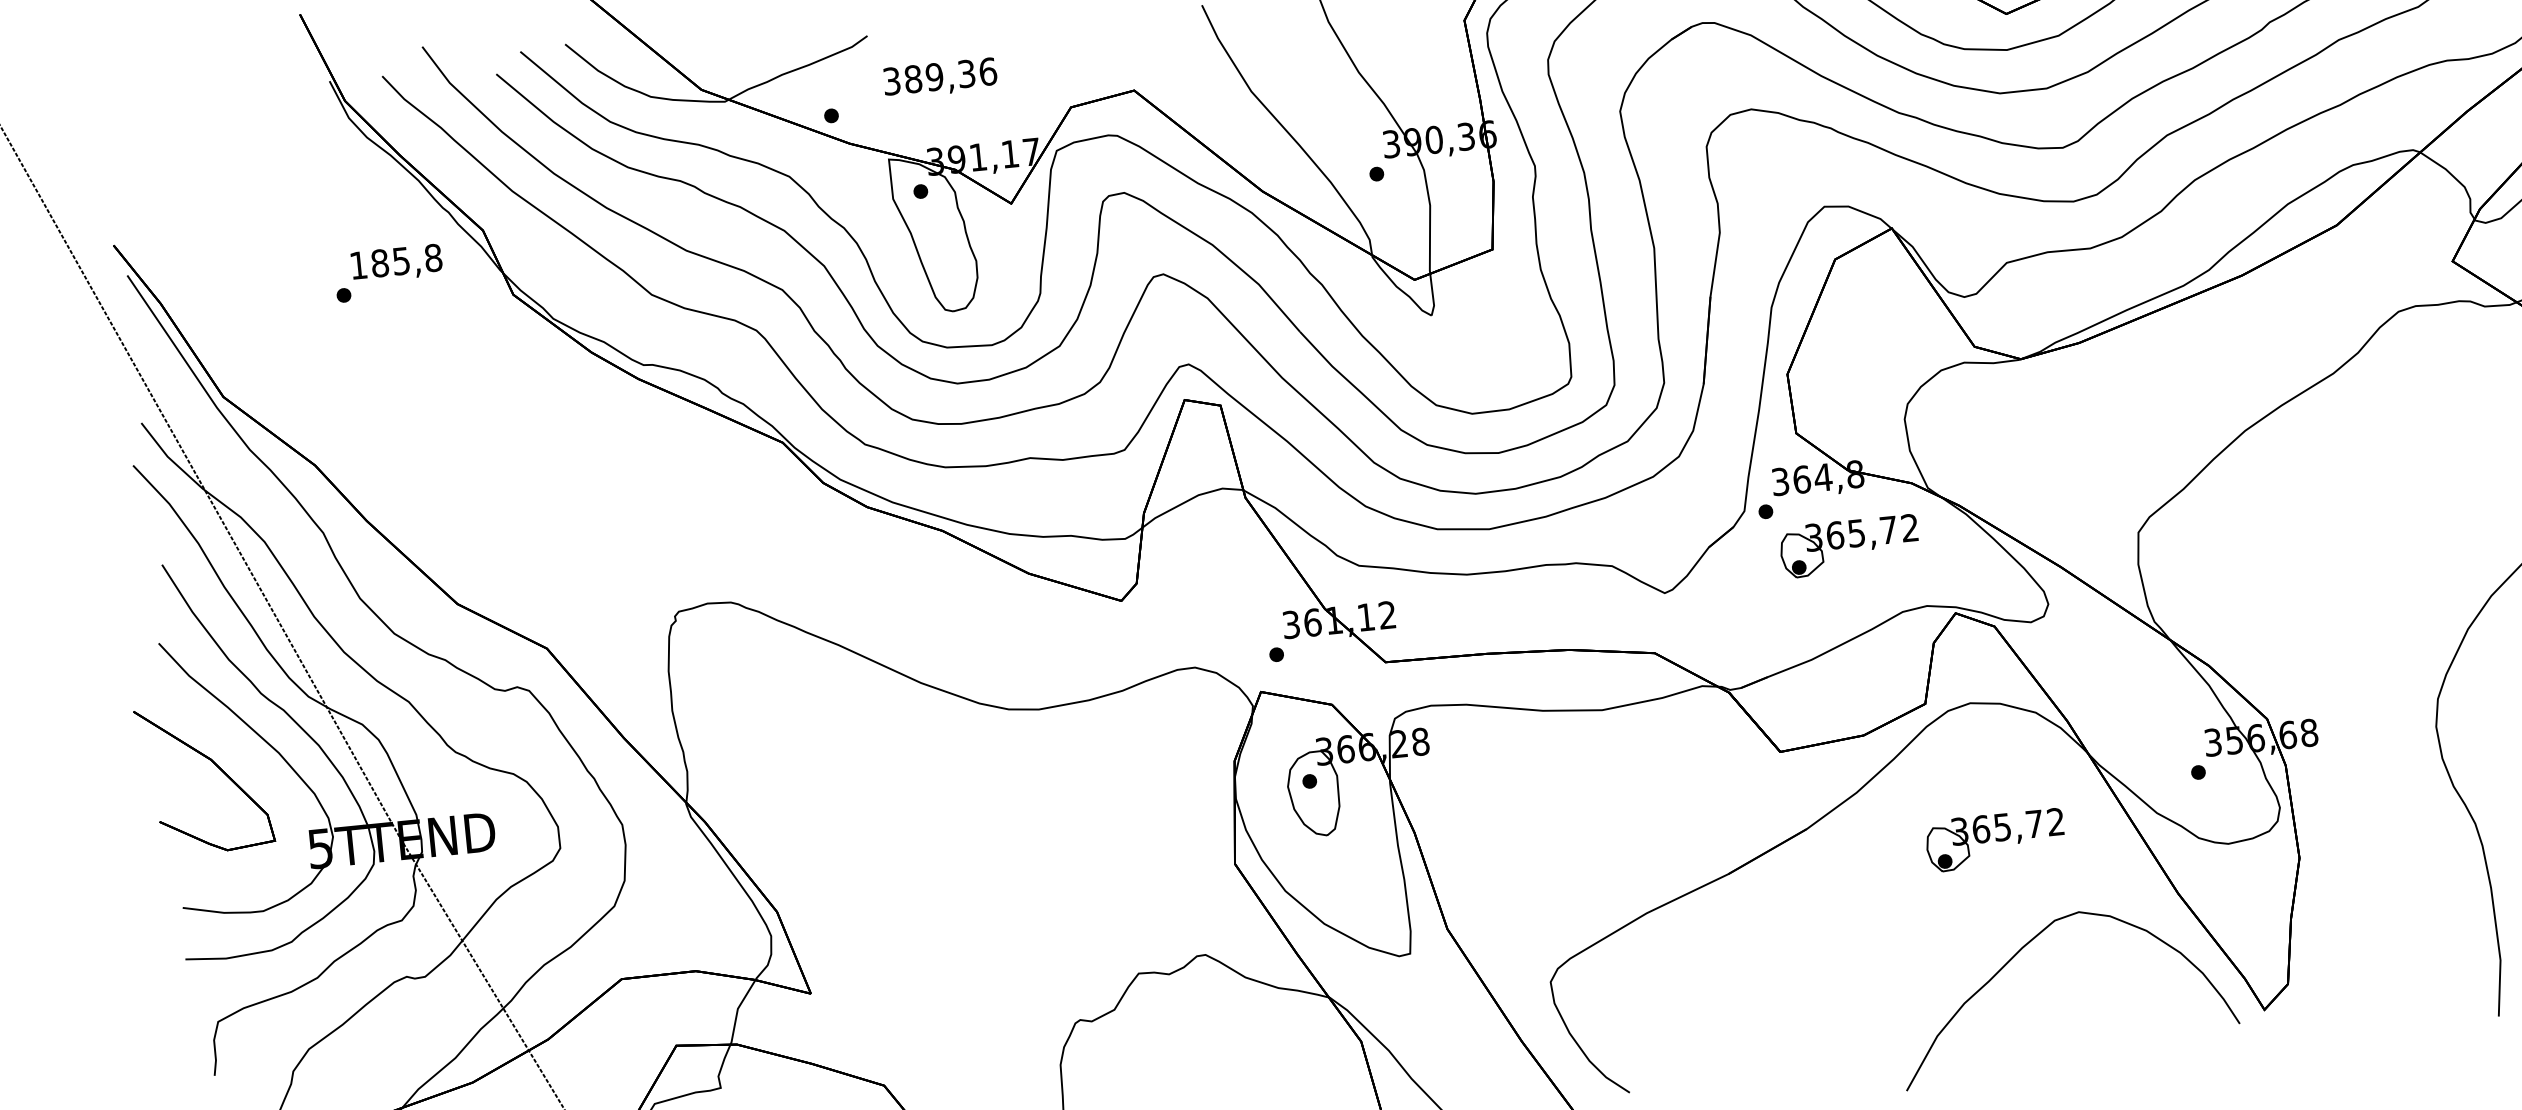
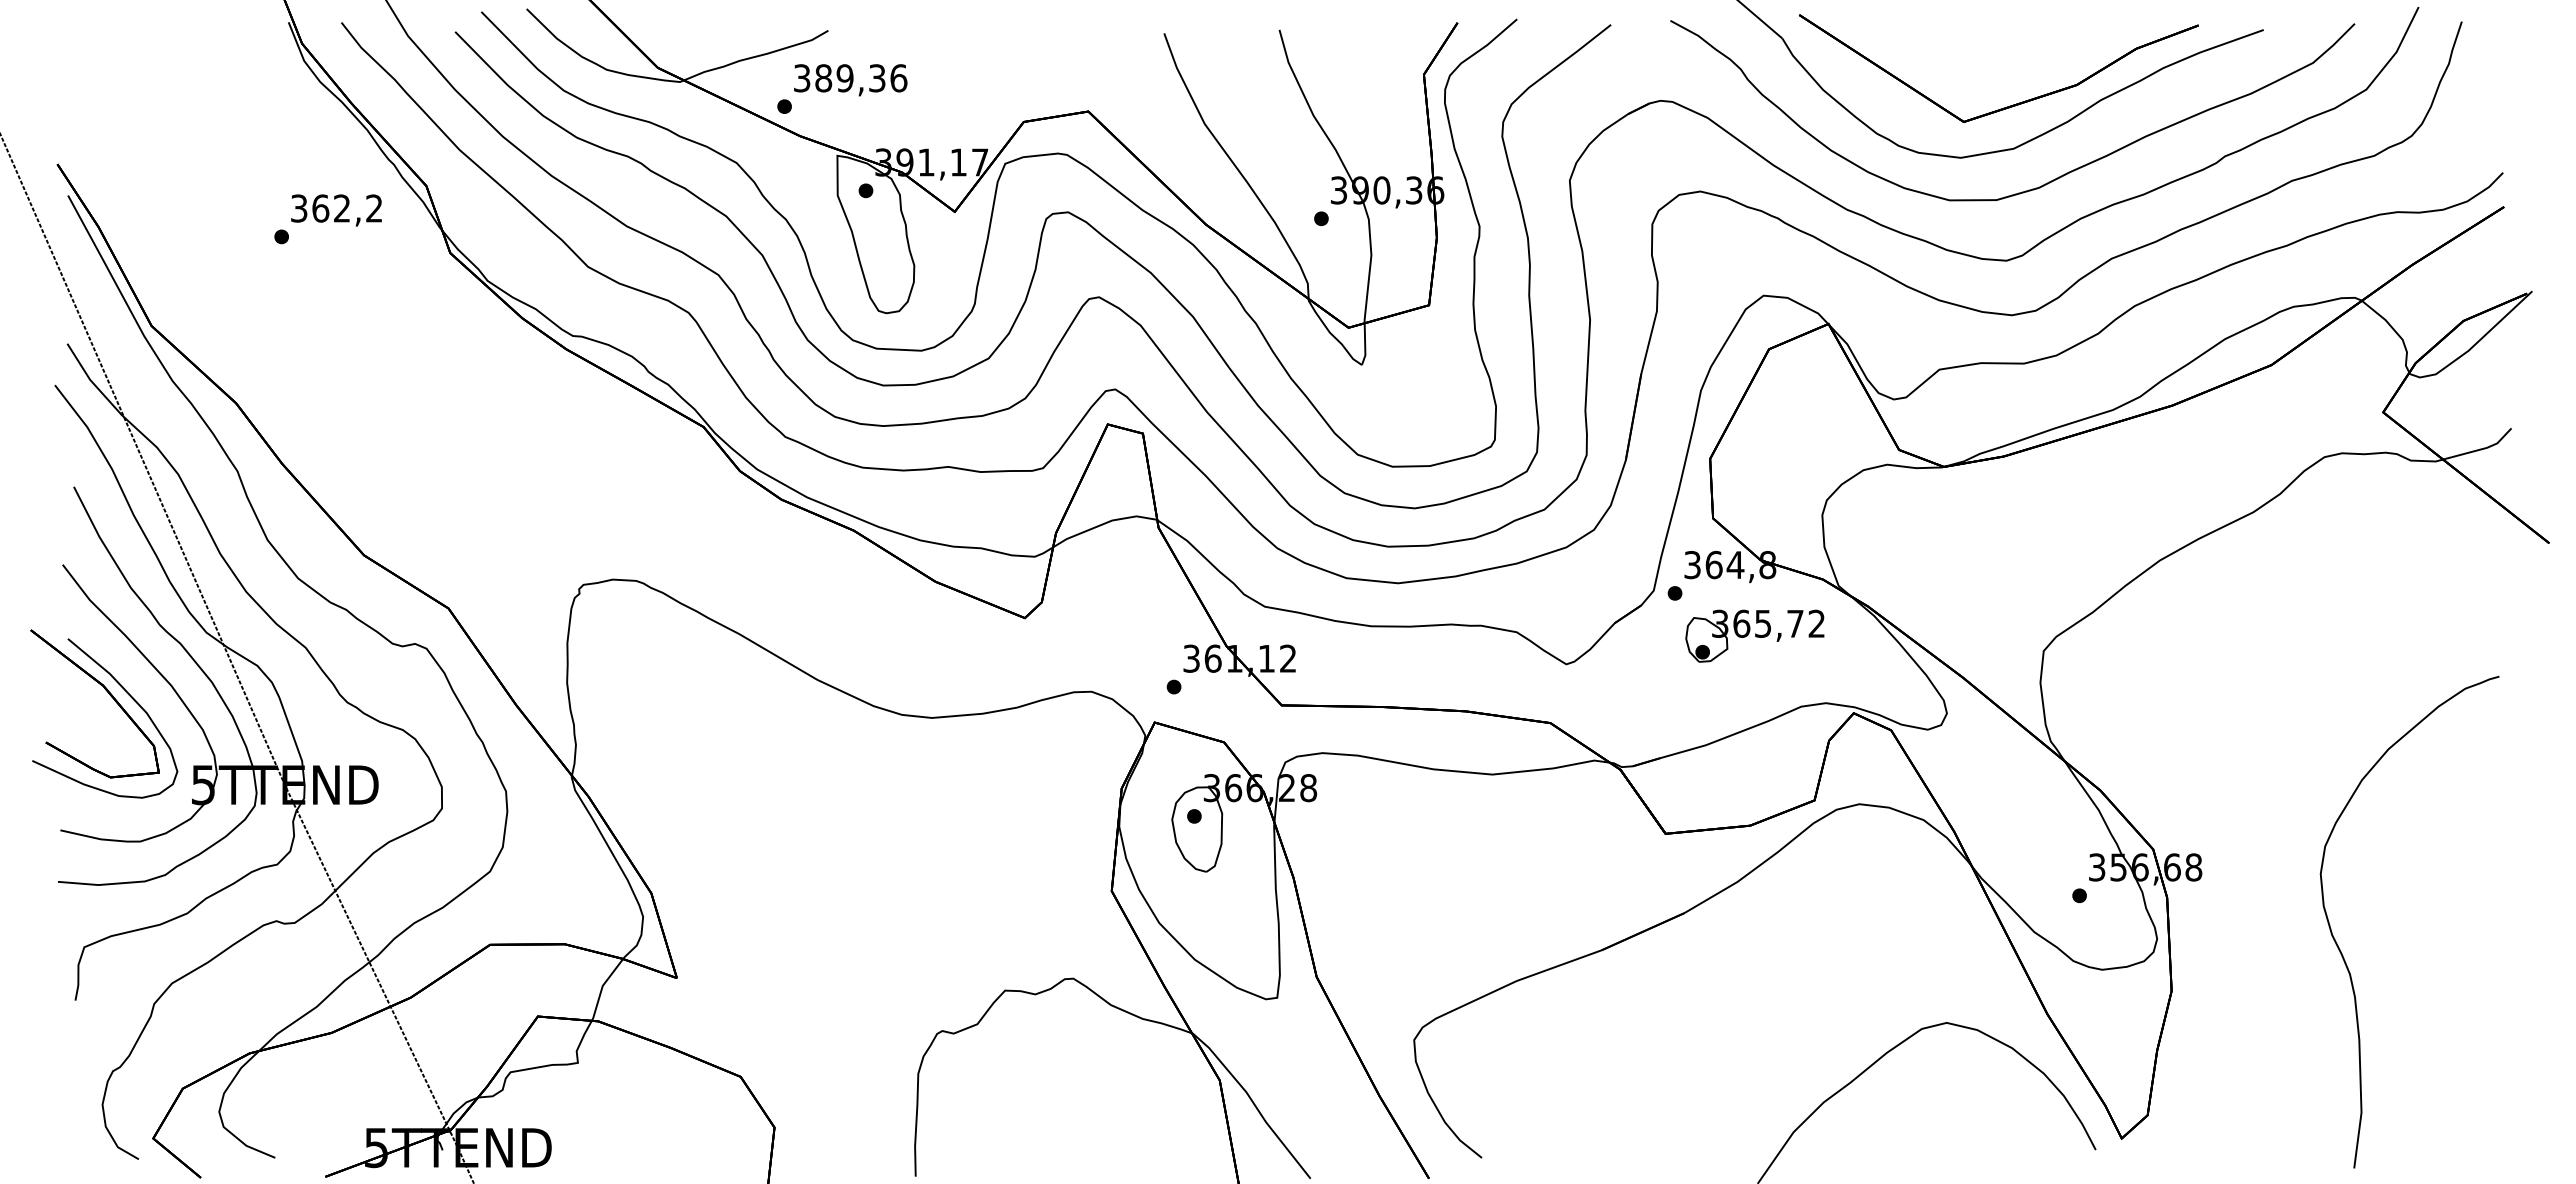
text: (940, 78) -> (850, 80), moved
text: (395, 261) -> (336, 208), 185,8 -> 362,2
curve: (237, 766) -> (128, 695), added
part: (1995, 839) -> (1870, 942), removed

